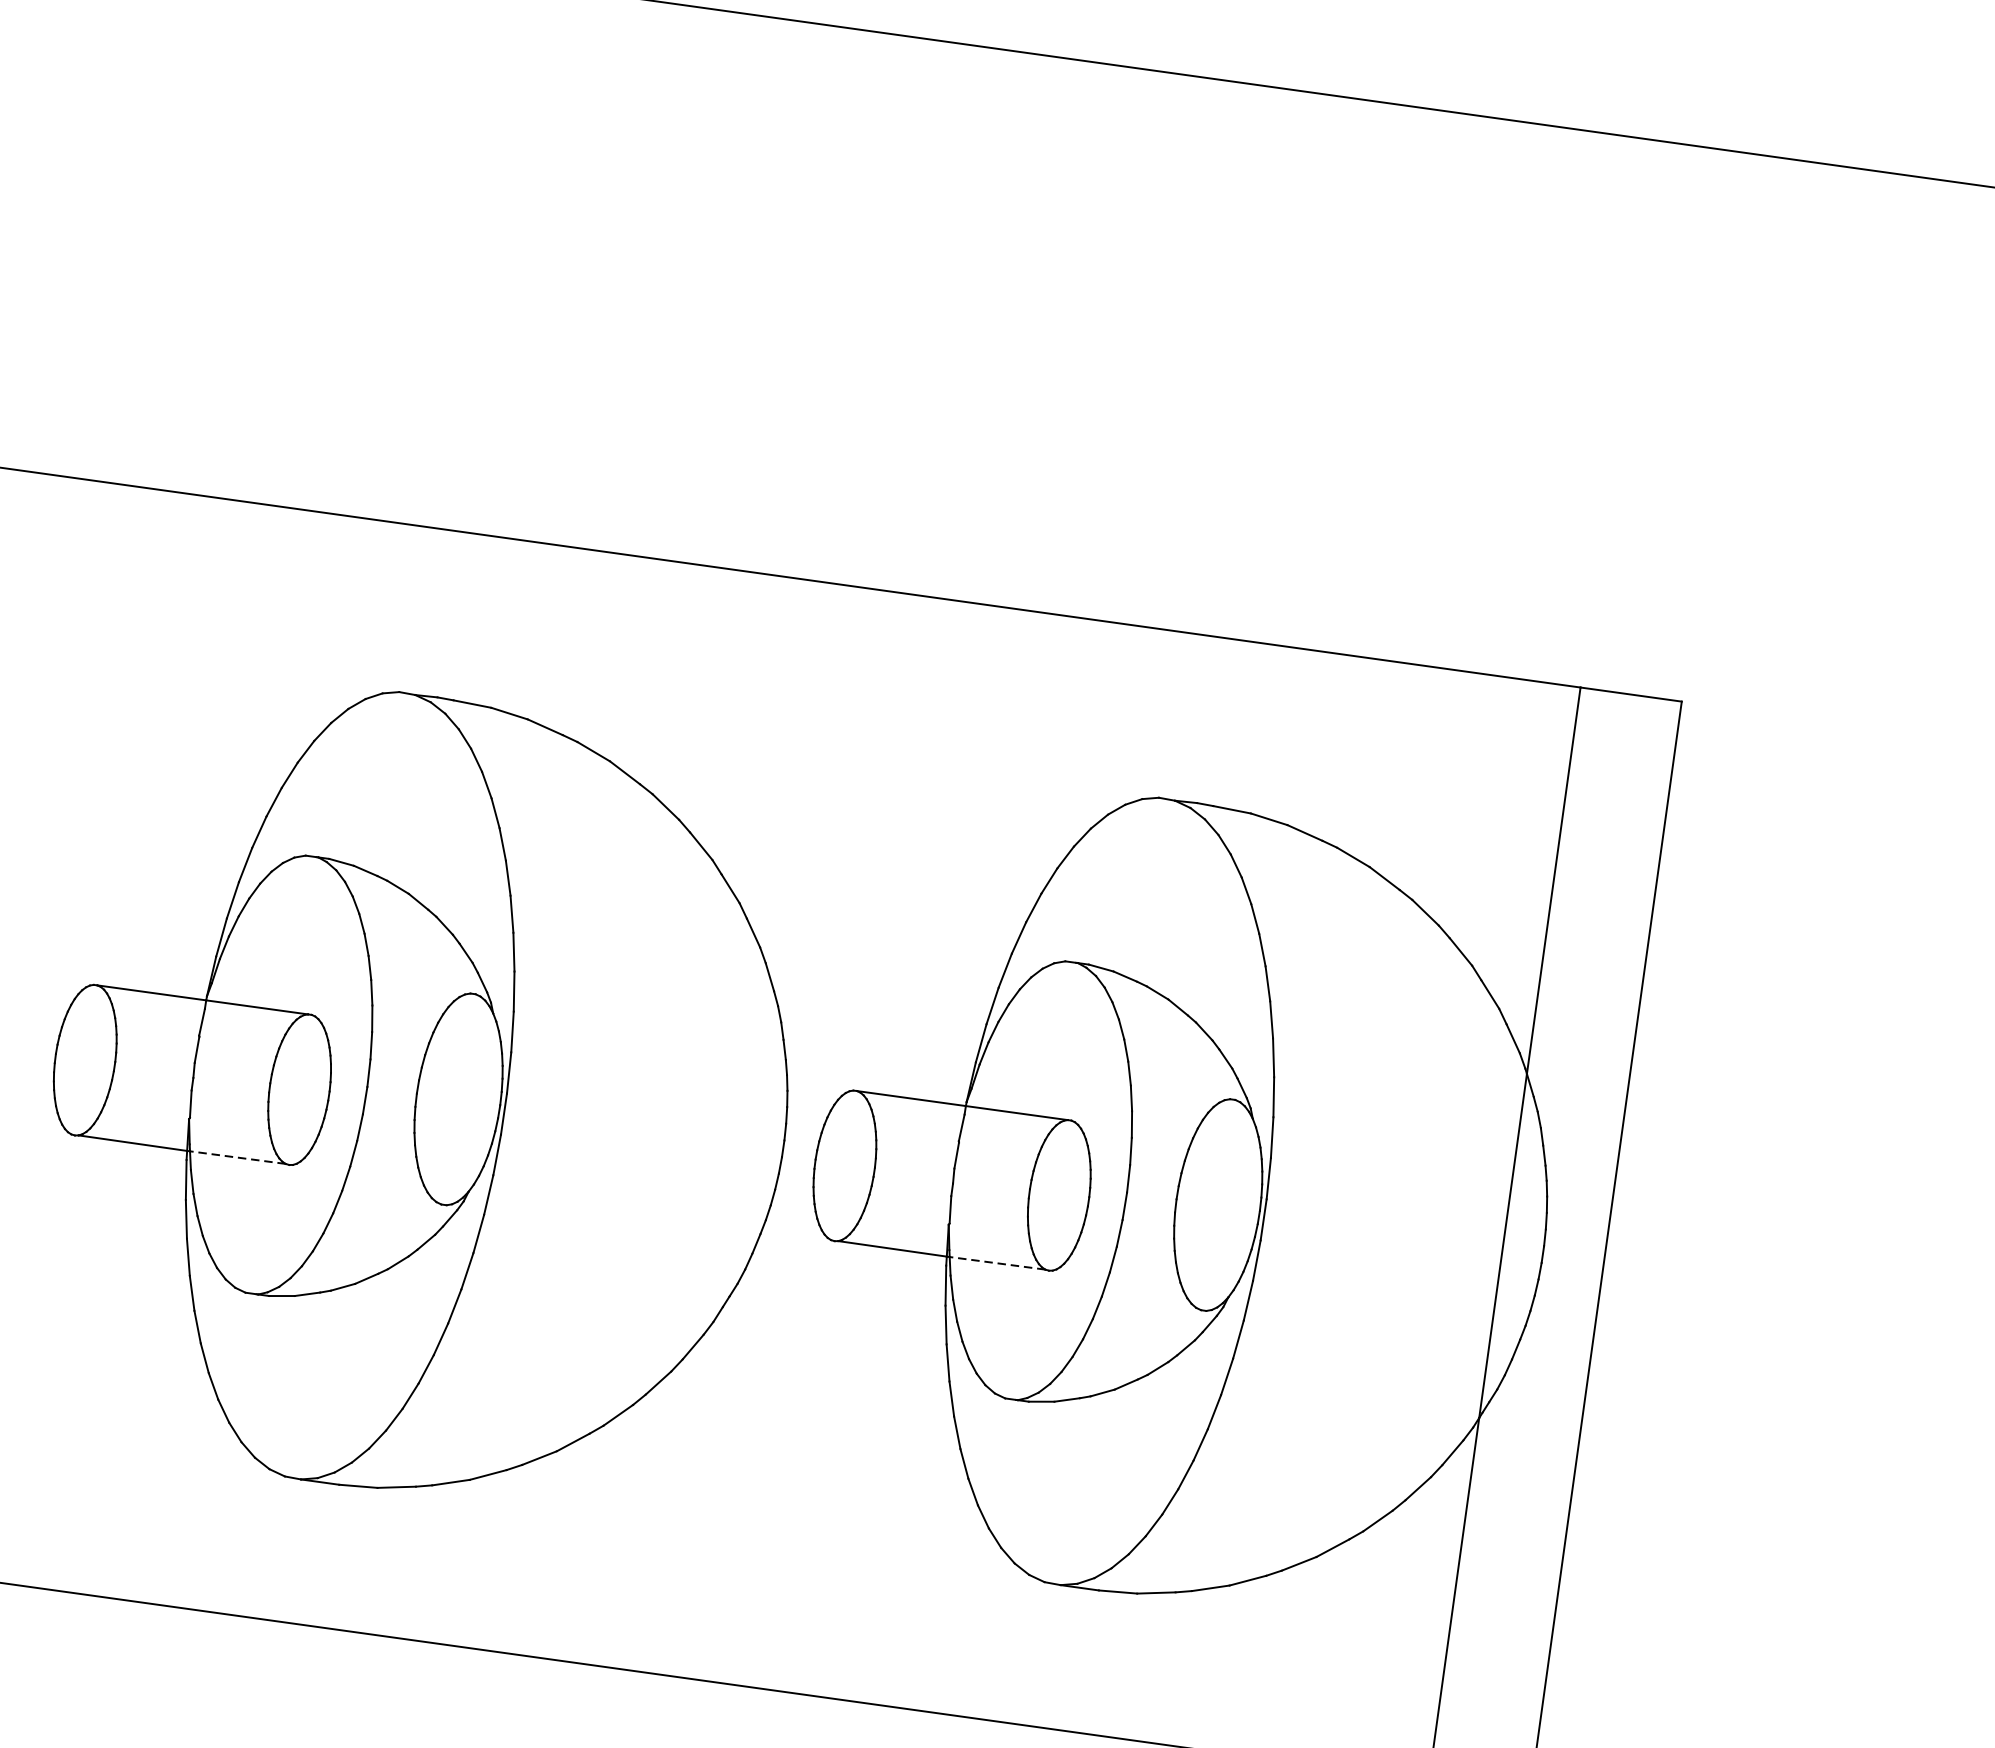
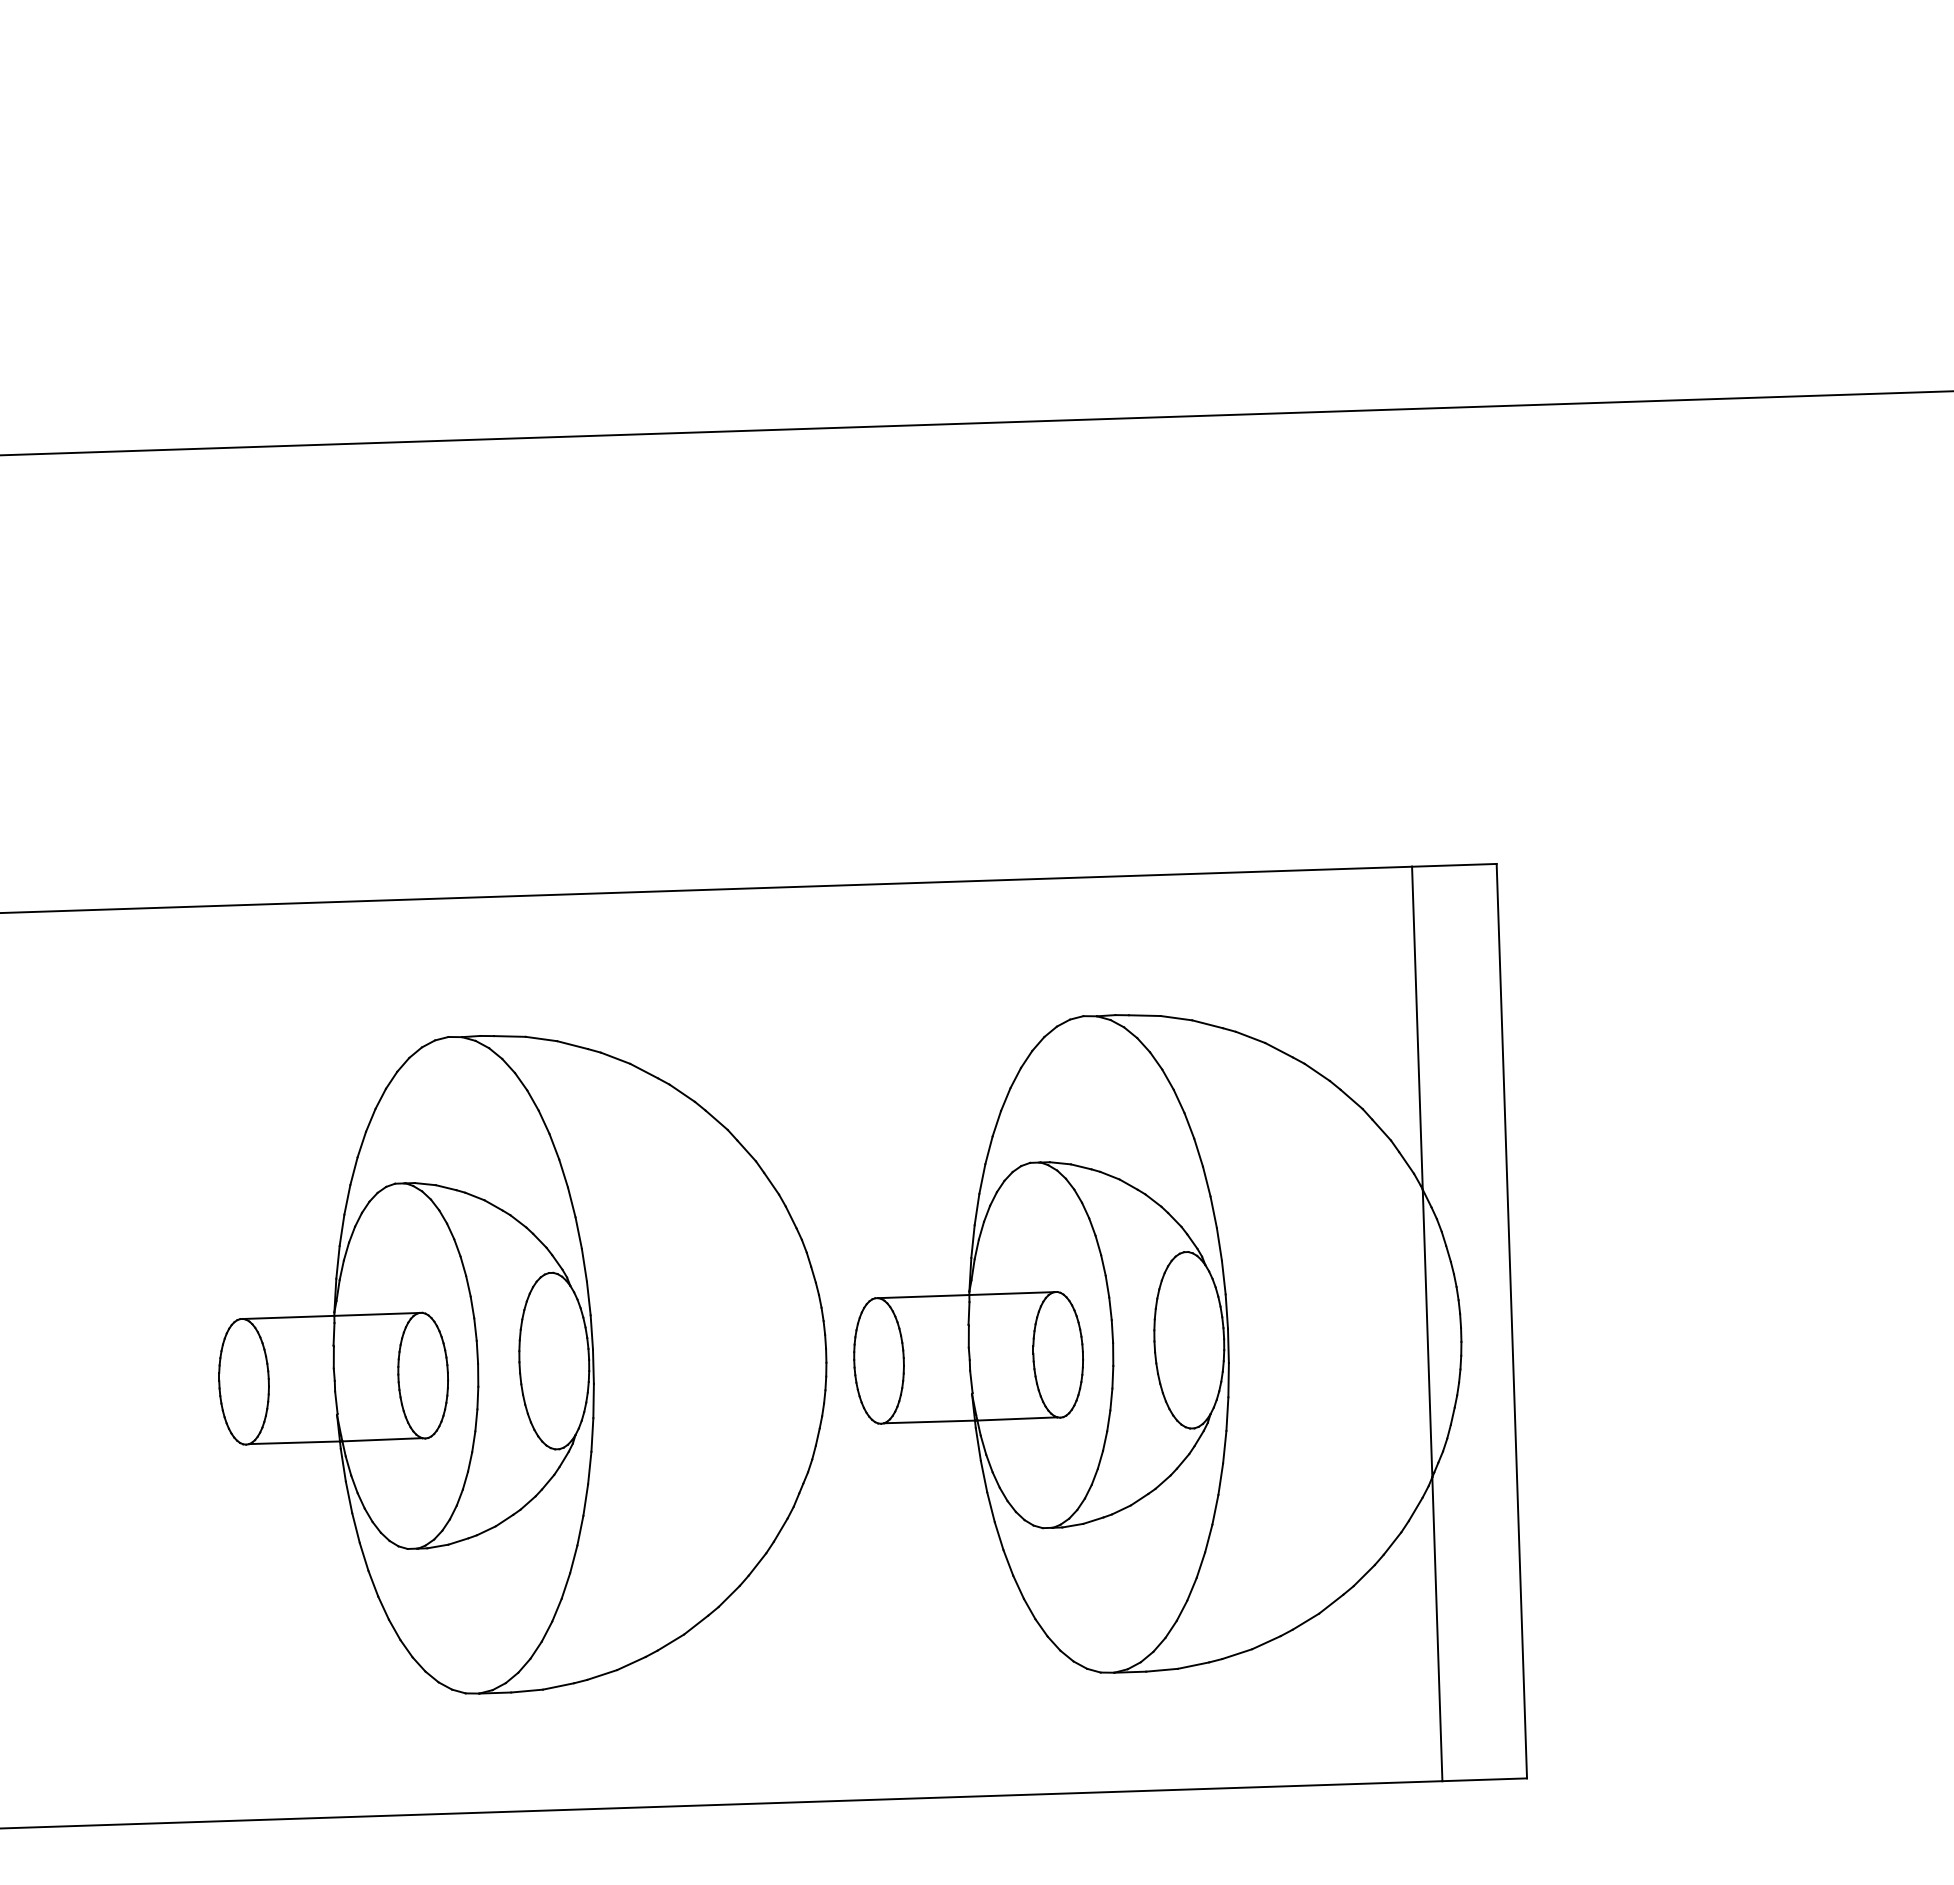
line: (238, 1157) -> (382, 1439), dashed -> solid
line: (997, 1262) -> (1017, 1418), dashed -> solid

